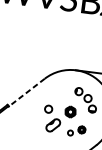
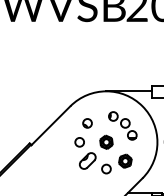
line: (26, 92) -> (50, 125), dashed -> solid
part: (57, 94) -> (87, 123), added
part: (76, 130) -> (116, 163), size x1.43

